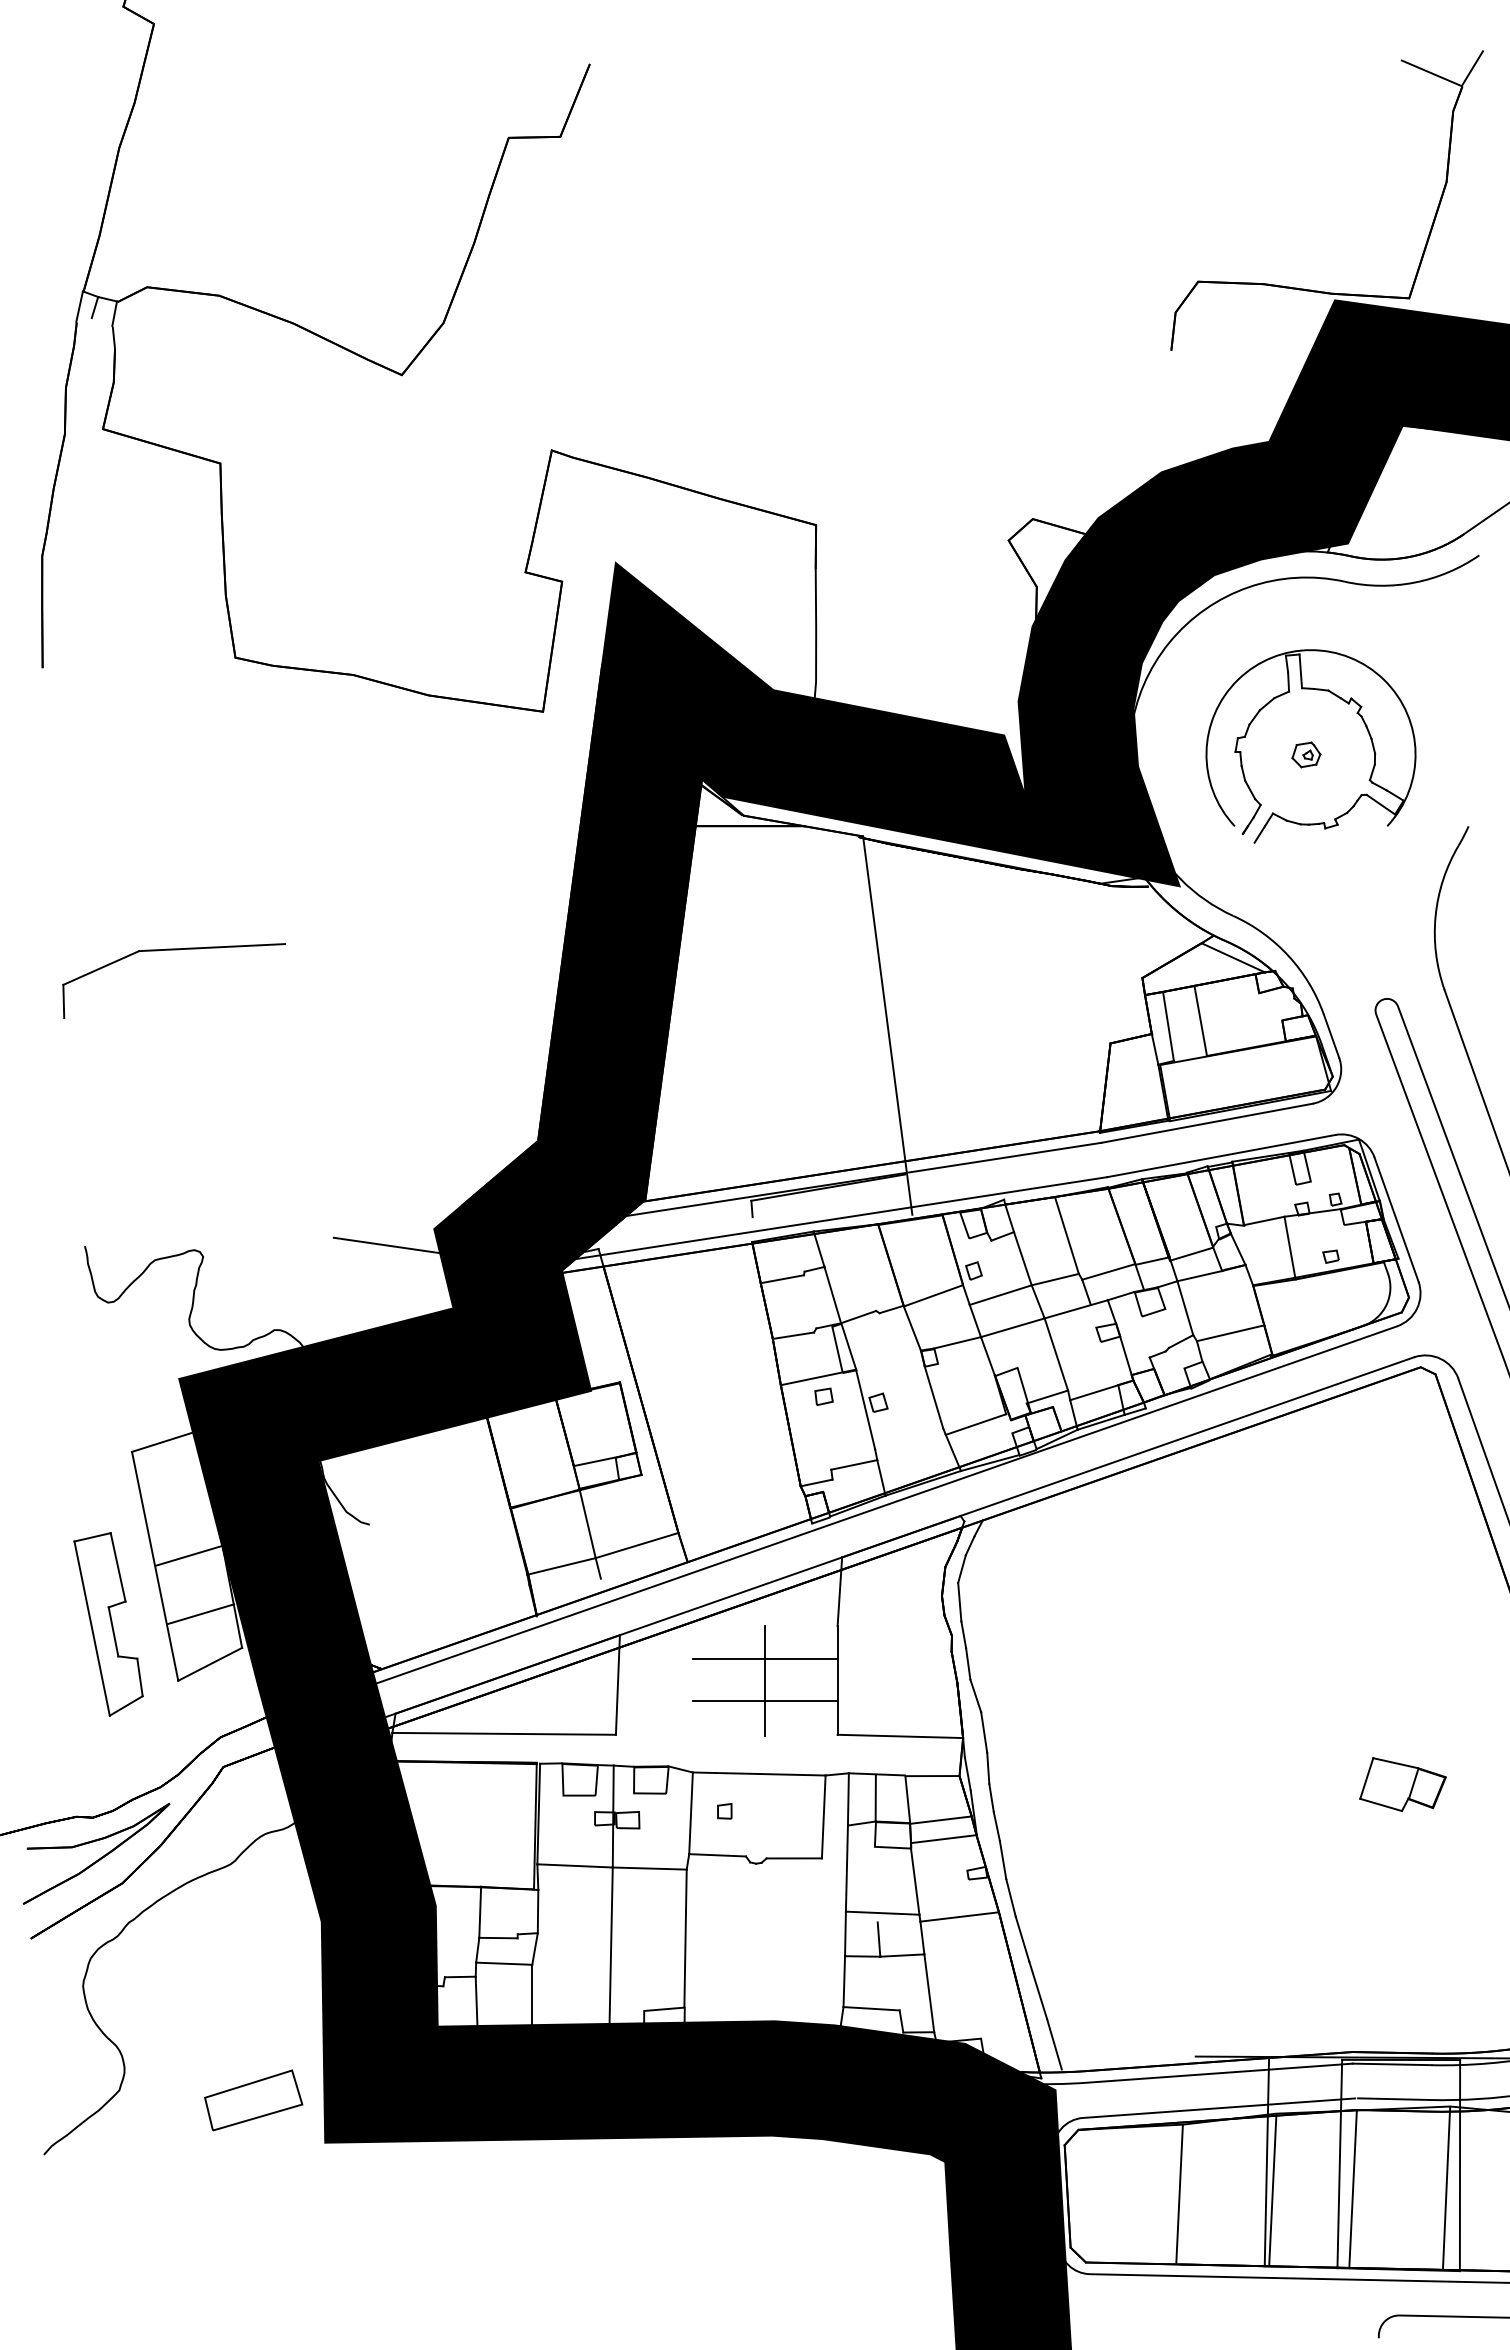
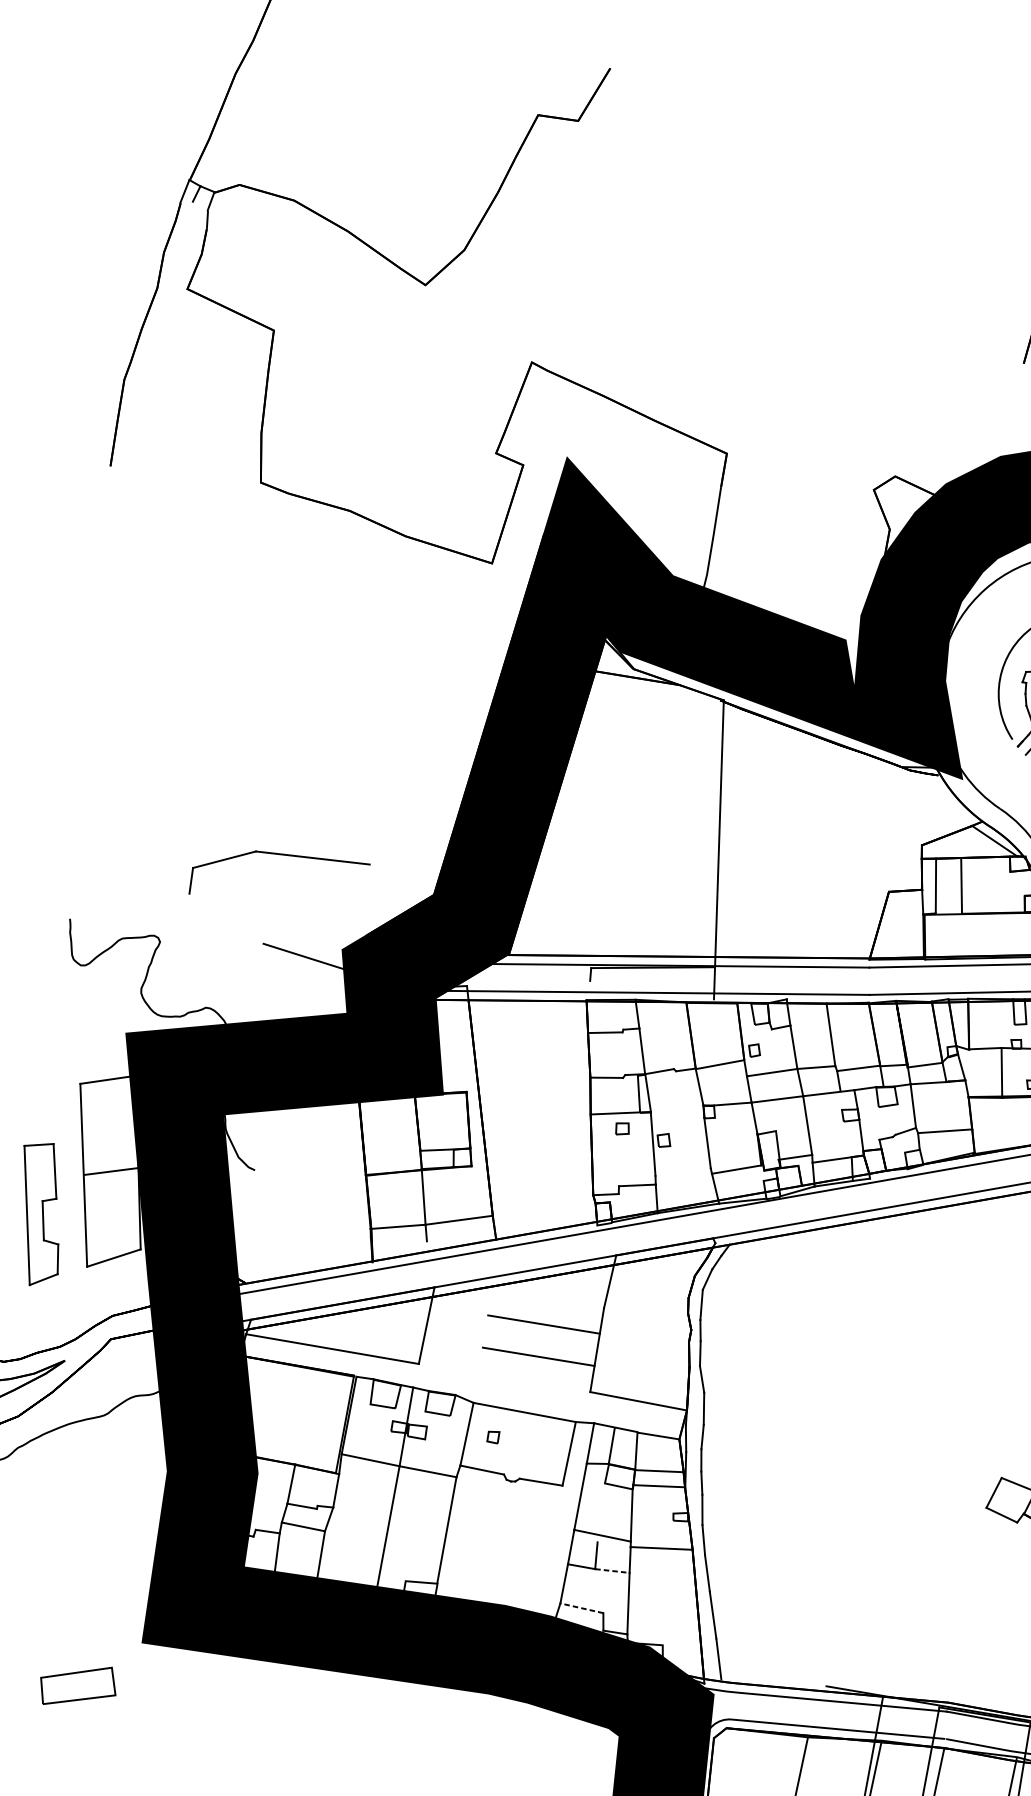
part: (174, 950) -> (283, 855), moved
line: (200, 1614) -> (112, 1218), removed
line: (765, 1681) -> (541, 1341), removed
line: (902, 1955) -> (612, 1570), solid -> dashed
line: (871, 2008) -> (581, 1608), solid -> dashed
part: (253, 2100) -> (78, 1686), moved

